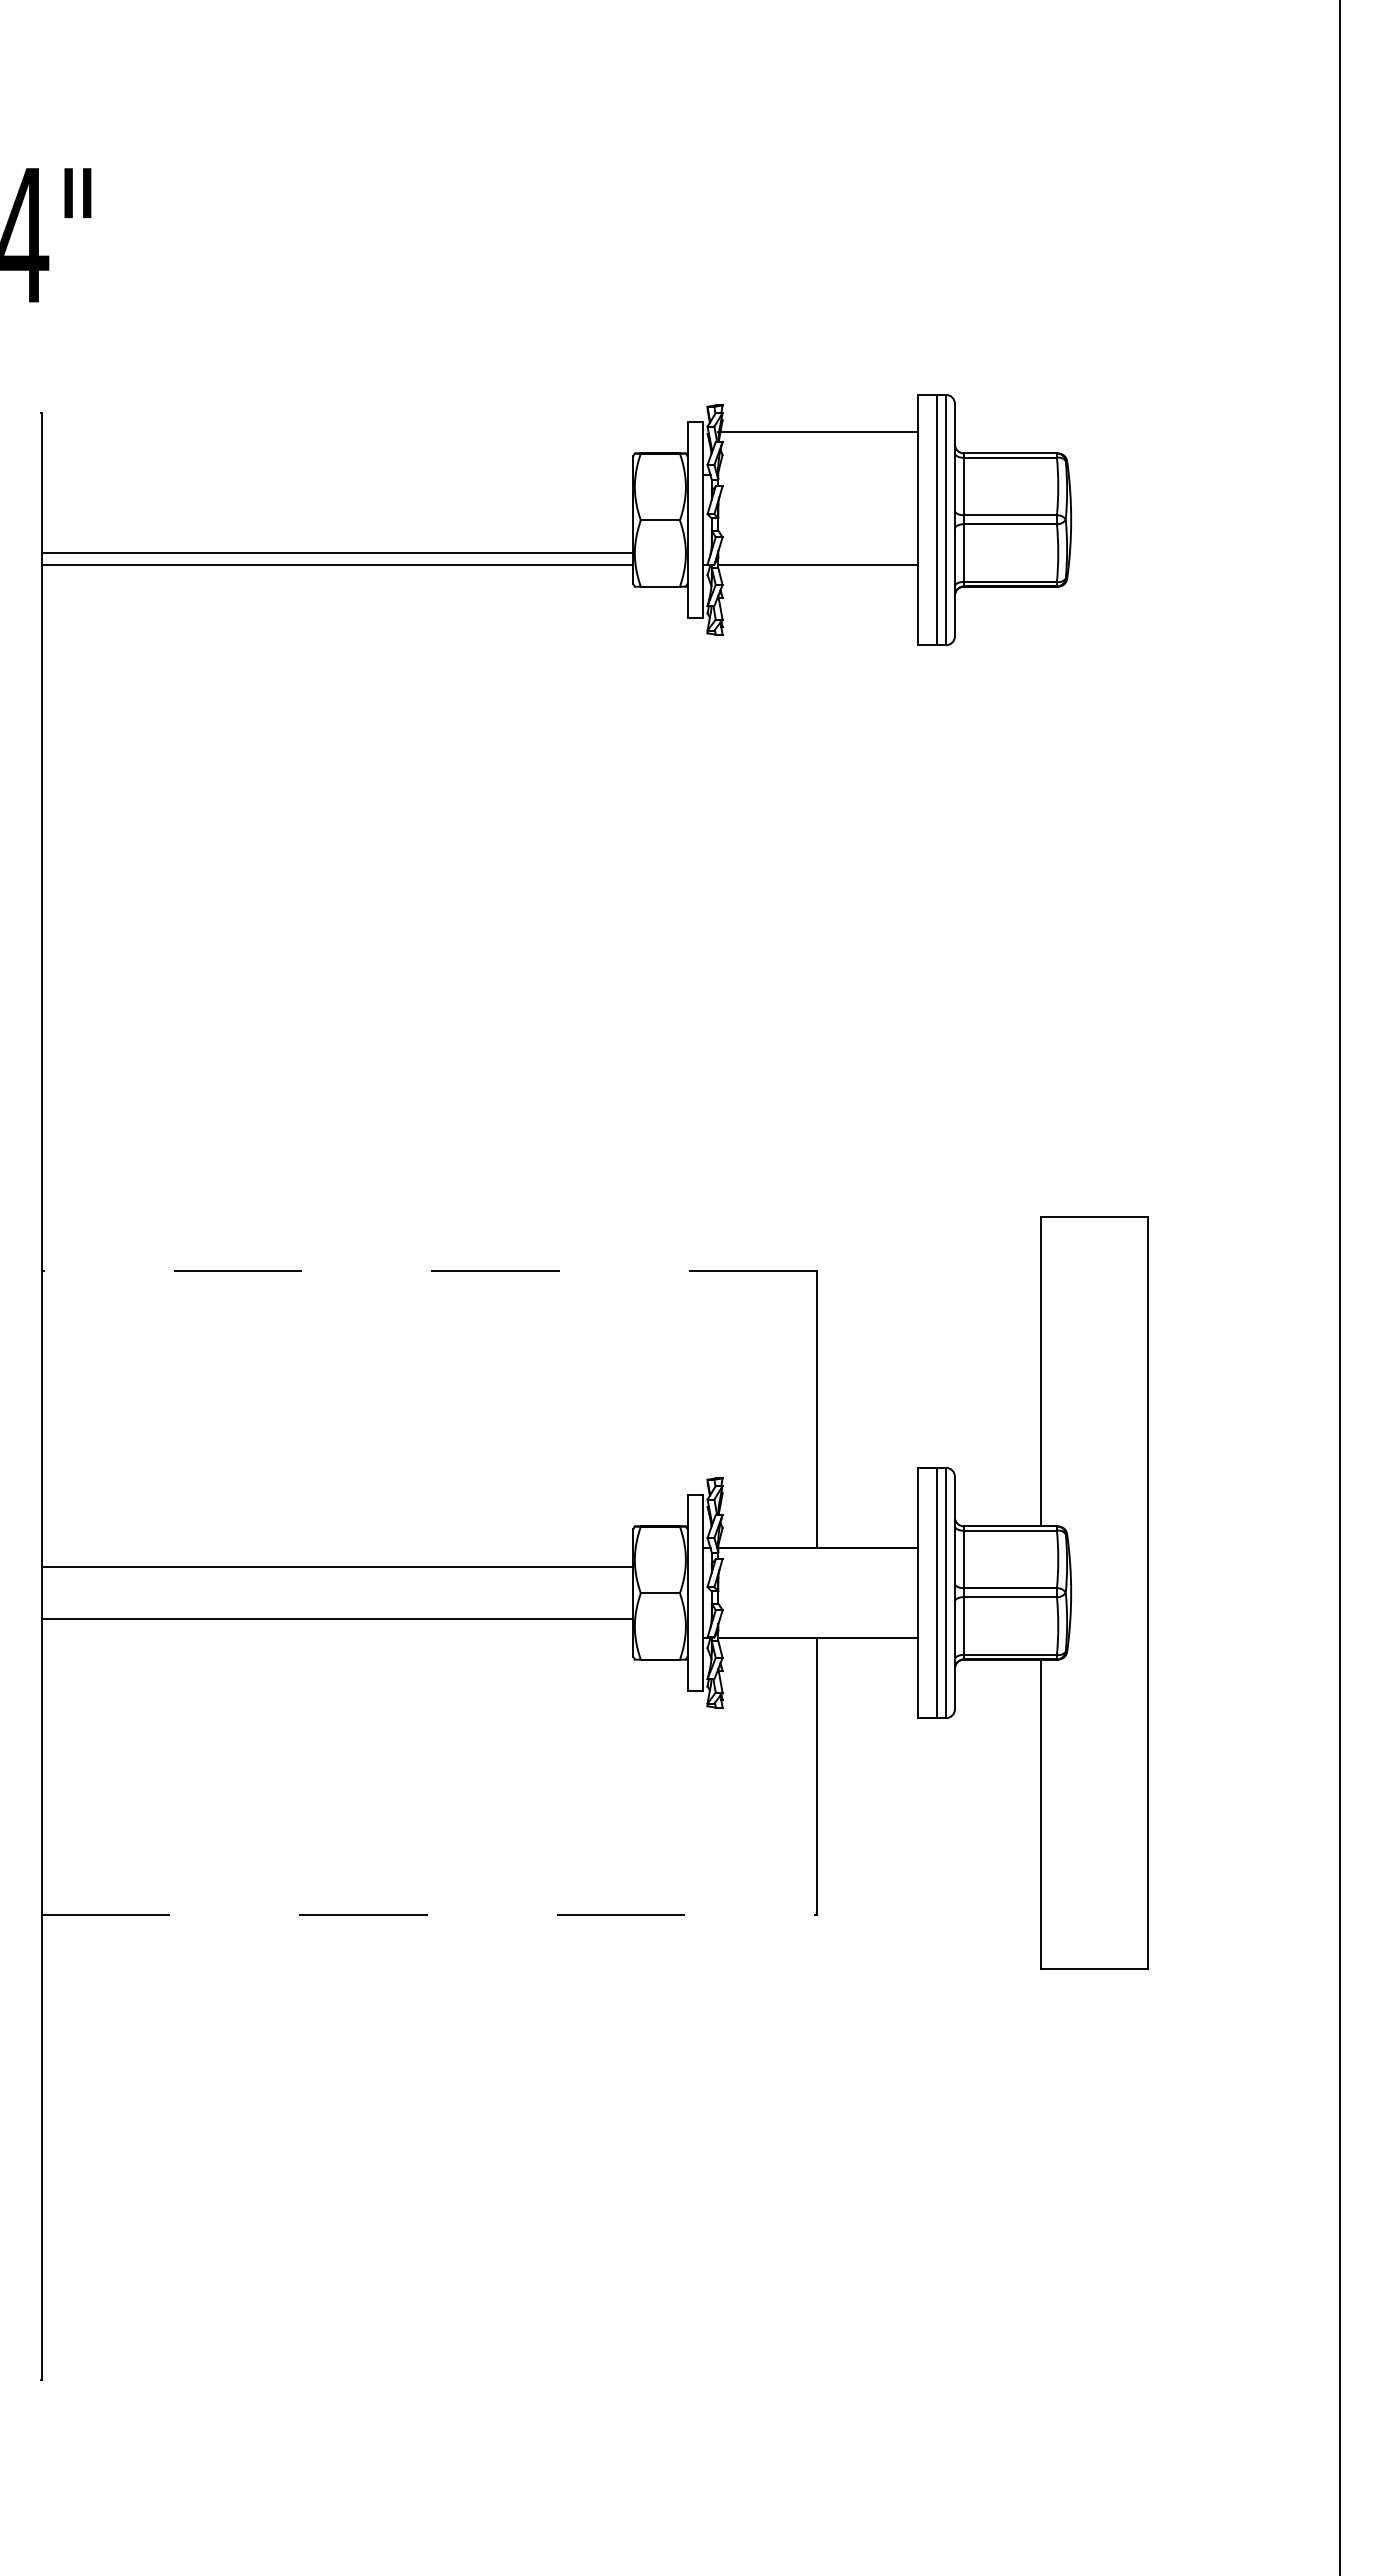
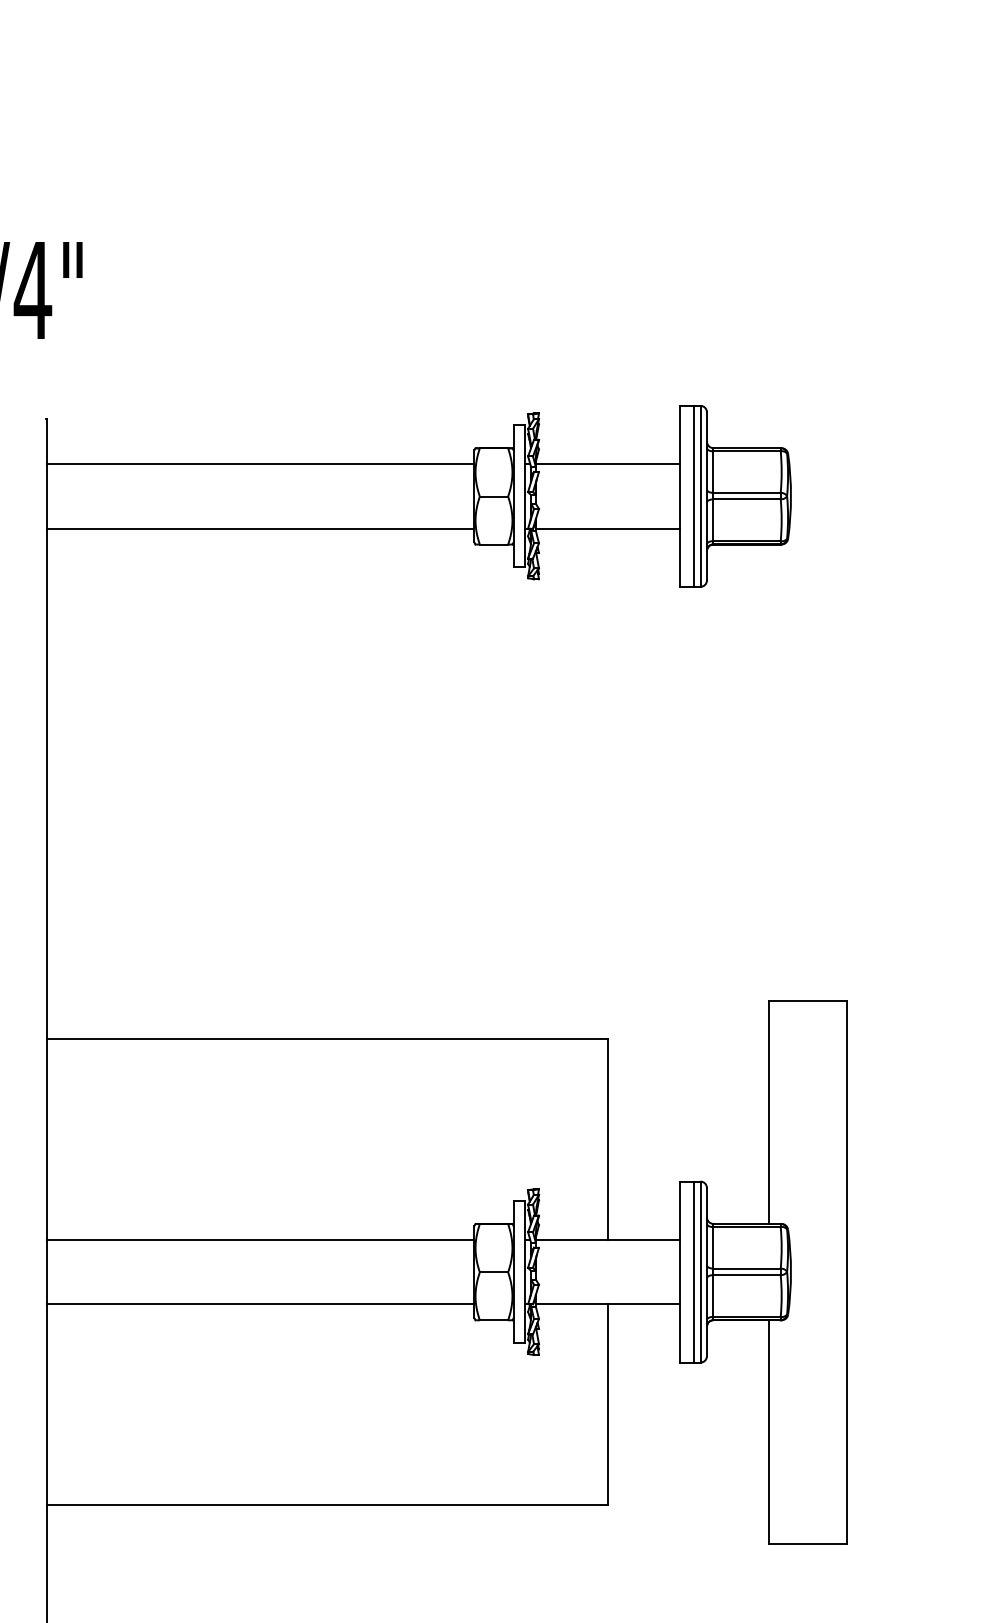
line: (817, 432) -> (607, 464), moved
line: (337, 553) -> (260, 464), moved
line: (429, 1271) -> (327, 1039), dashed -> solid
line: (337, 1566) -> (260, 1304), moved
line: (337, 1619) -> (260, 1239), moved
line: (429, 1914) -> (327, 1504), dashed -> solid

